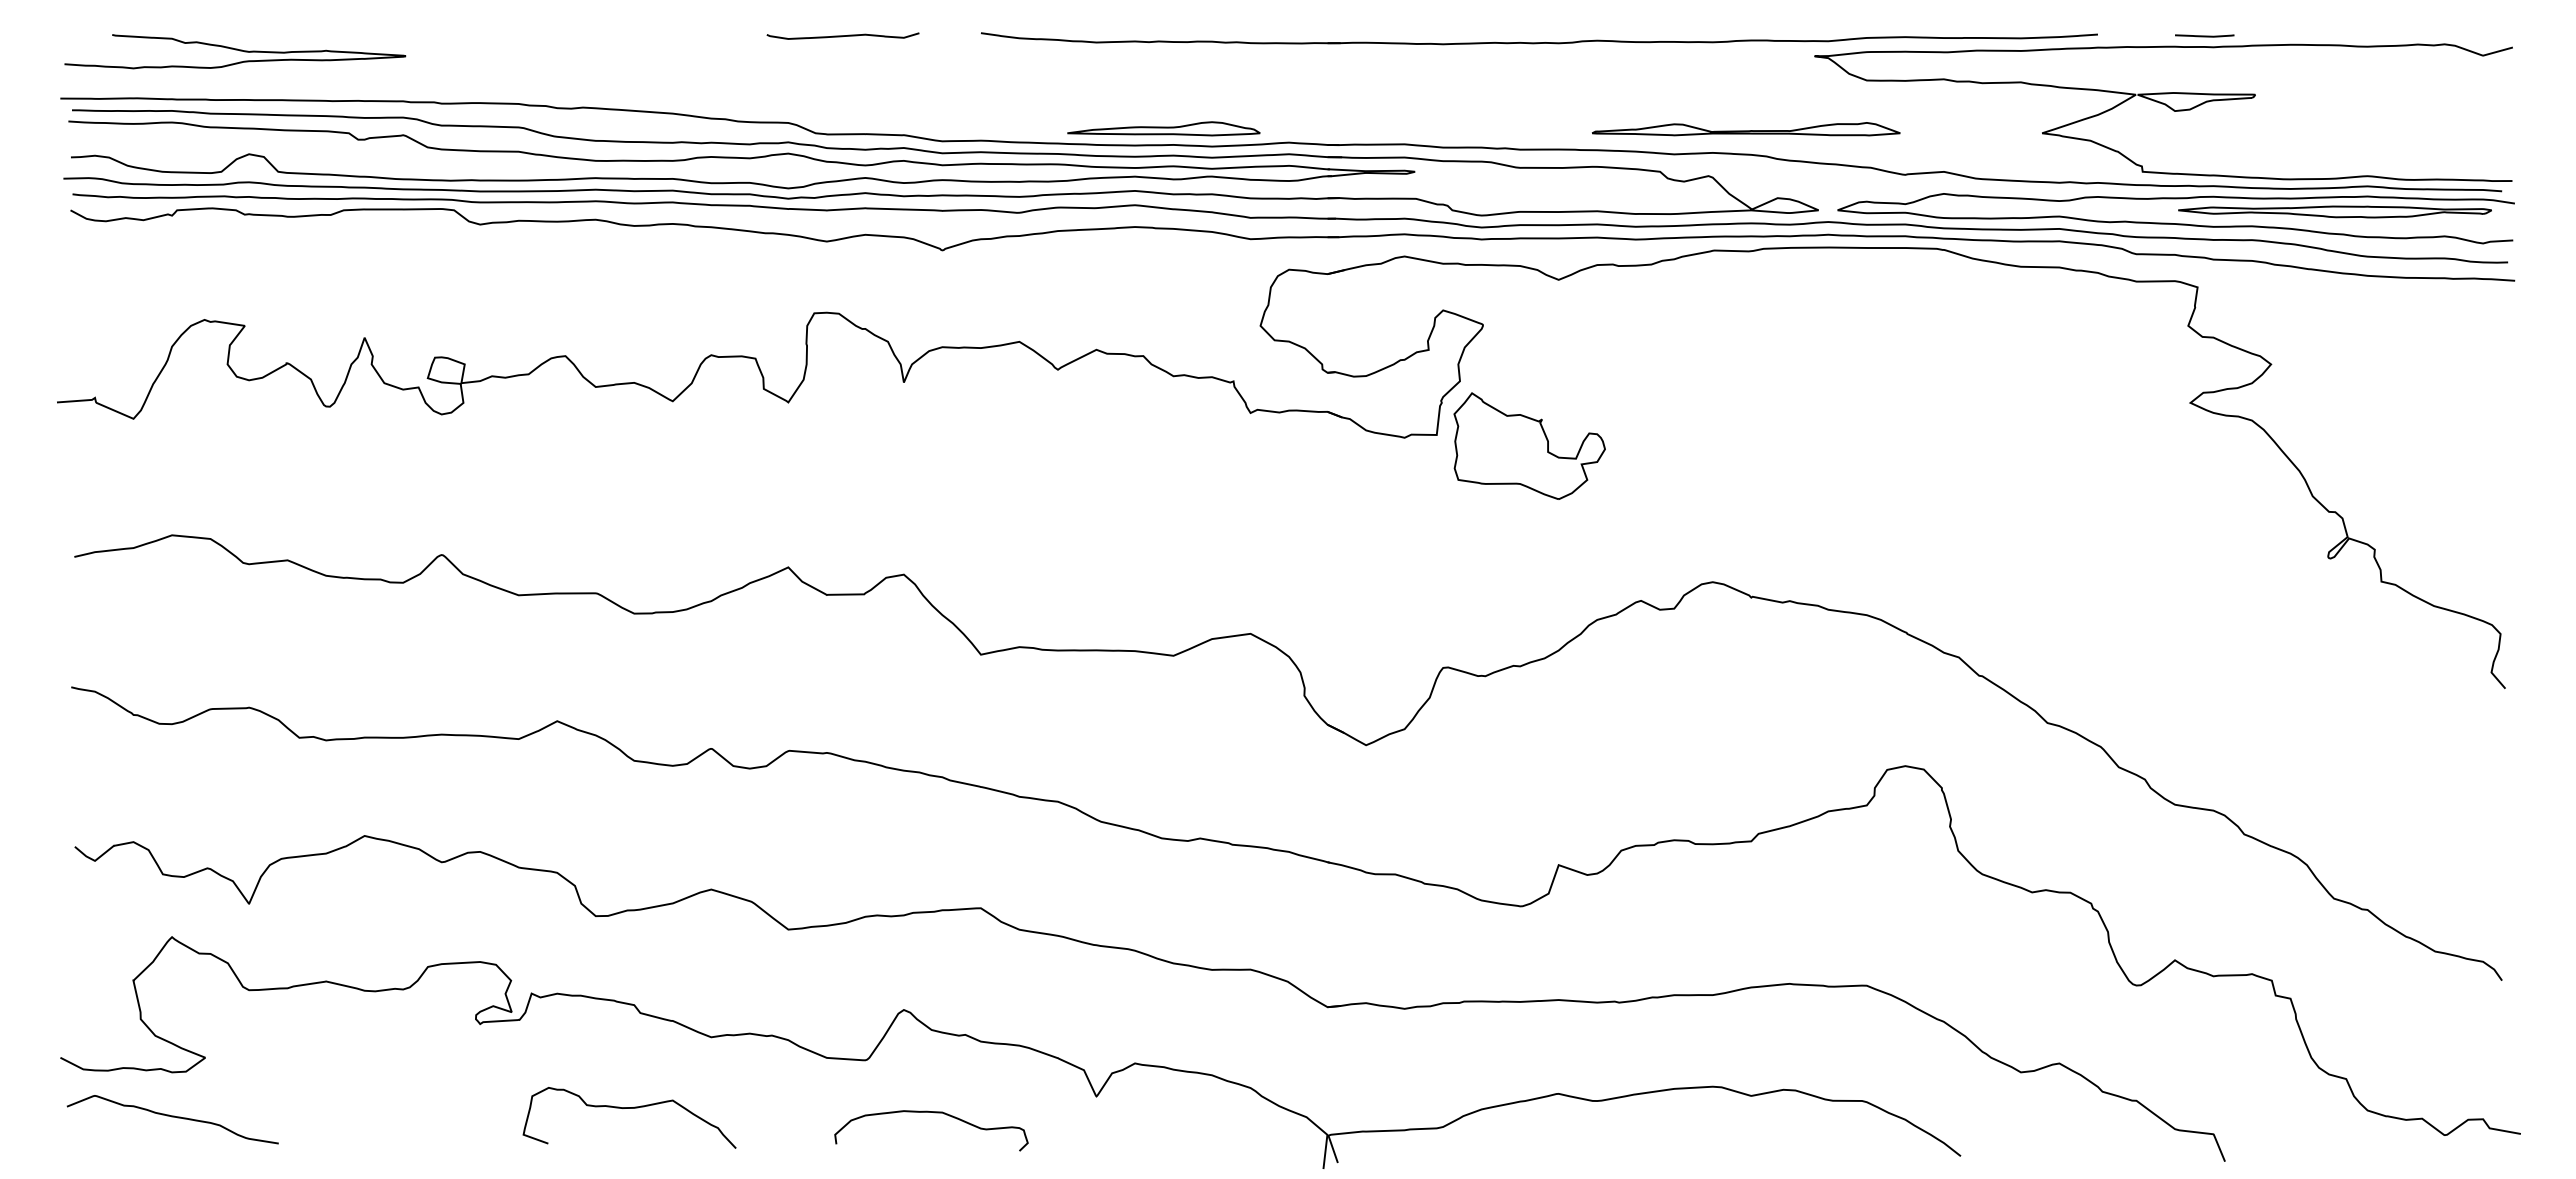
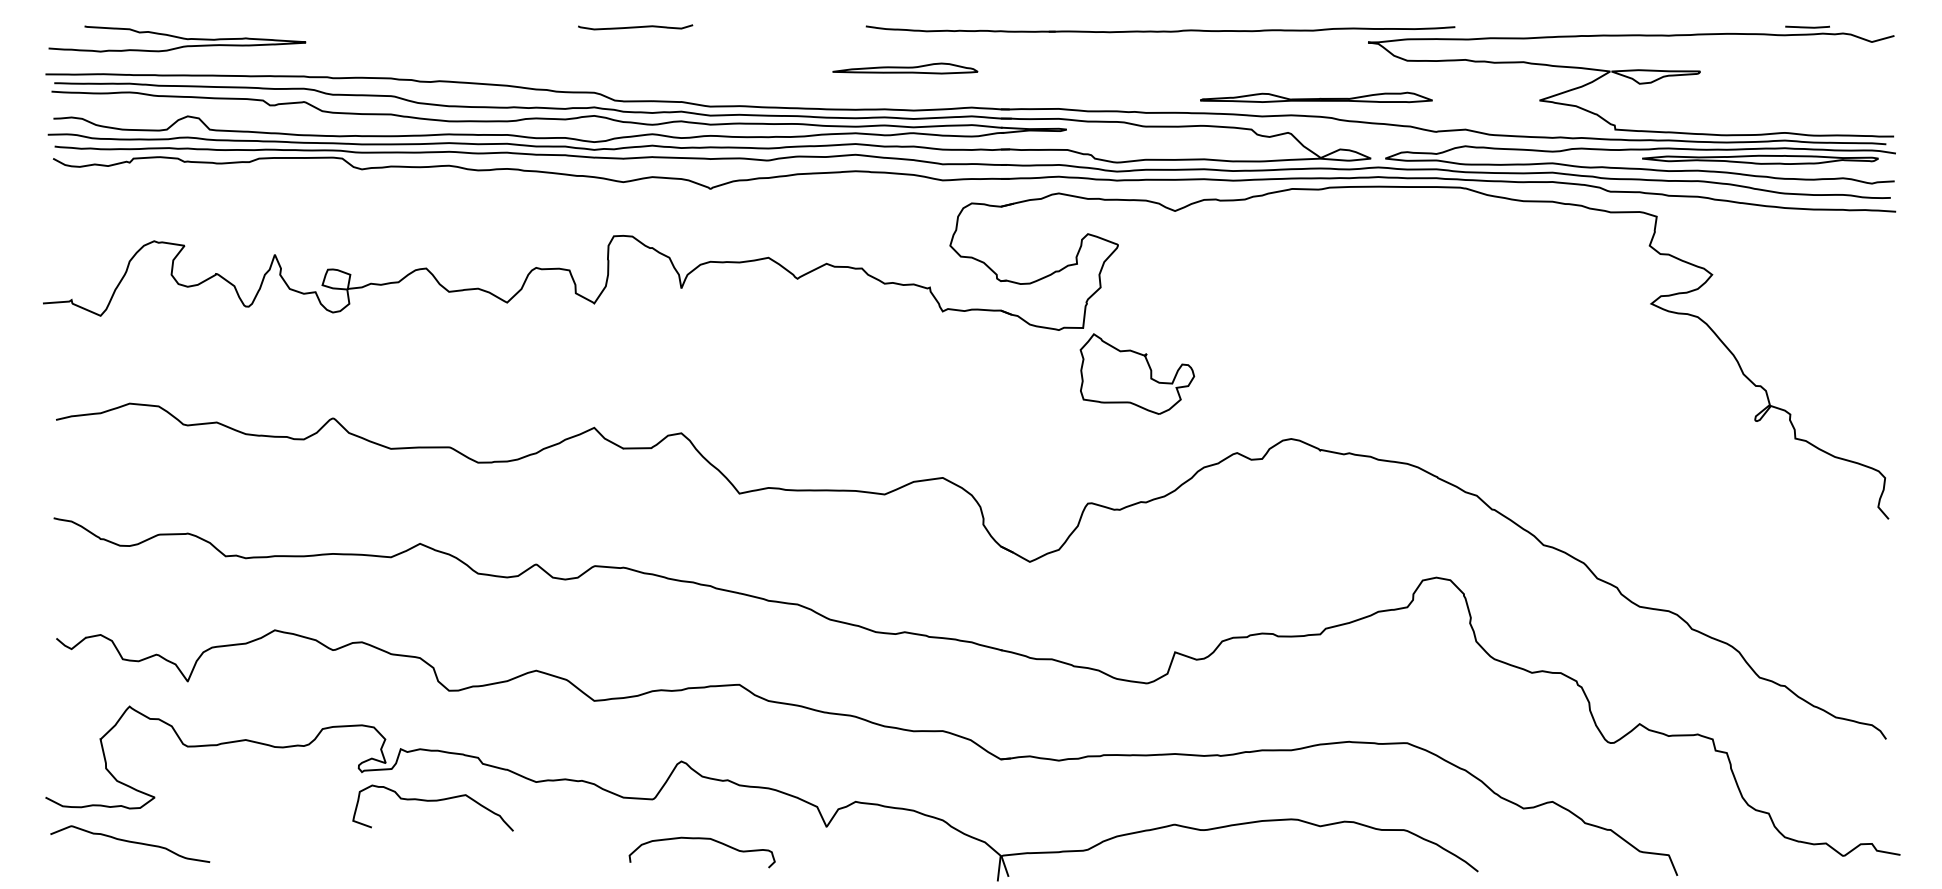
line: (2204, 35) -> (1807, 26), moved
part: (1539, 38) -> (1160, 29), size x0.7
part: (1163, 128) -> (905, 68), moved
part: (1529, 445) -> (1137, 373), moved
curve: (629, 1108) -> (433, 801), moved

